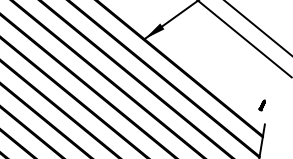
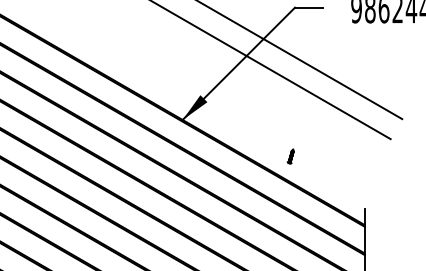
part: (261, 105) -> (290, 156), moved

